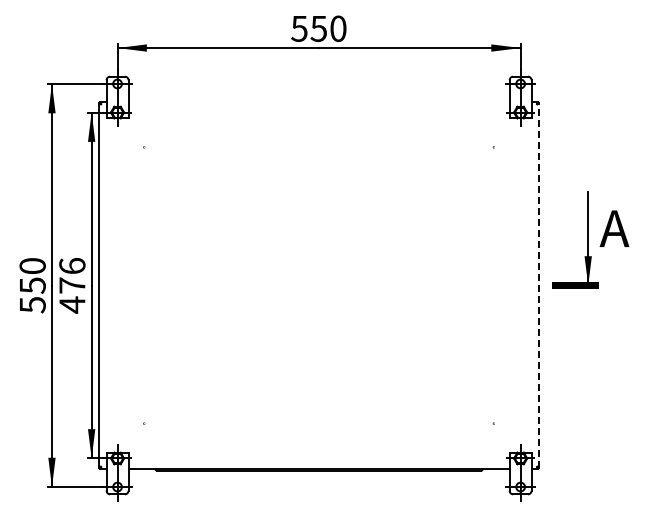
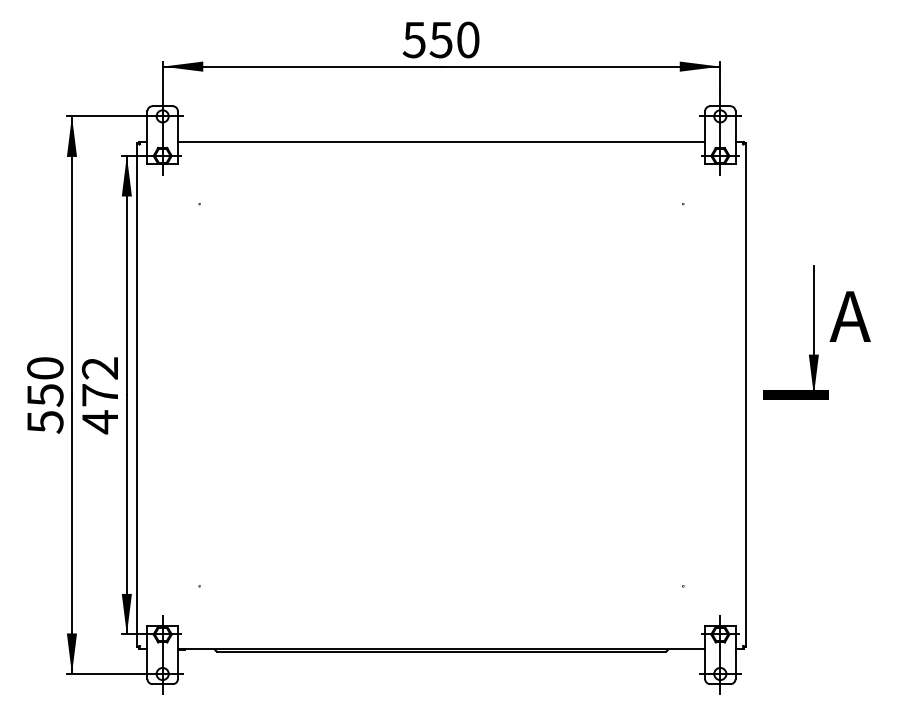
line: (318, 102) -> (440, 141), added
text: (72, 266) -> (100, 368), 476 -> 472
line: (538, 285) -> (745, 395), dashed -> solid

